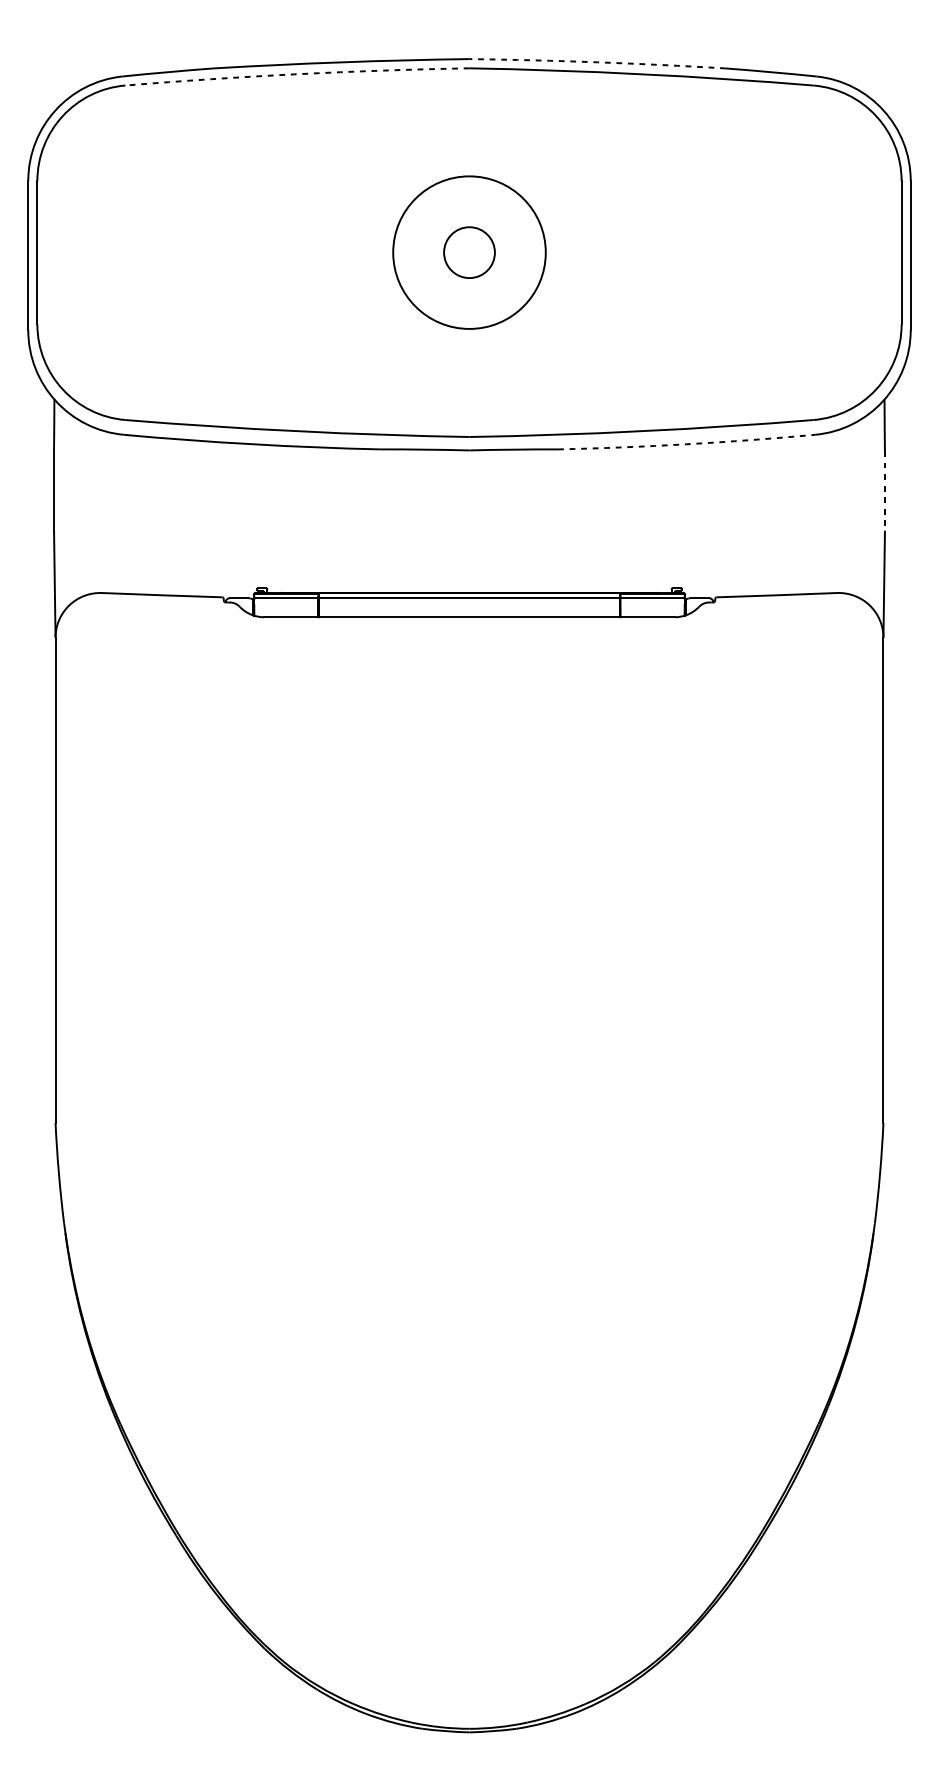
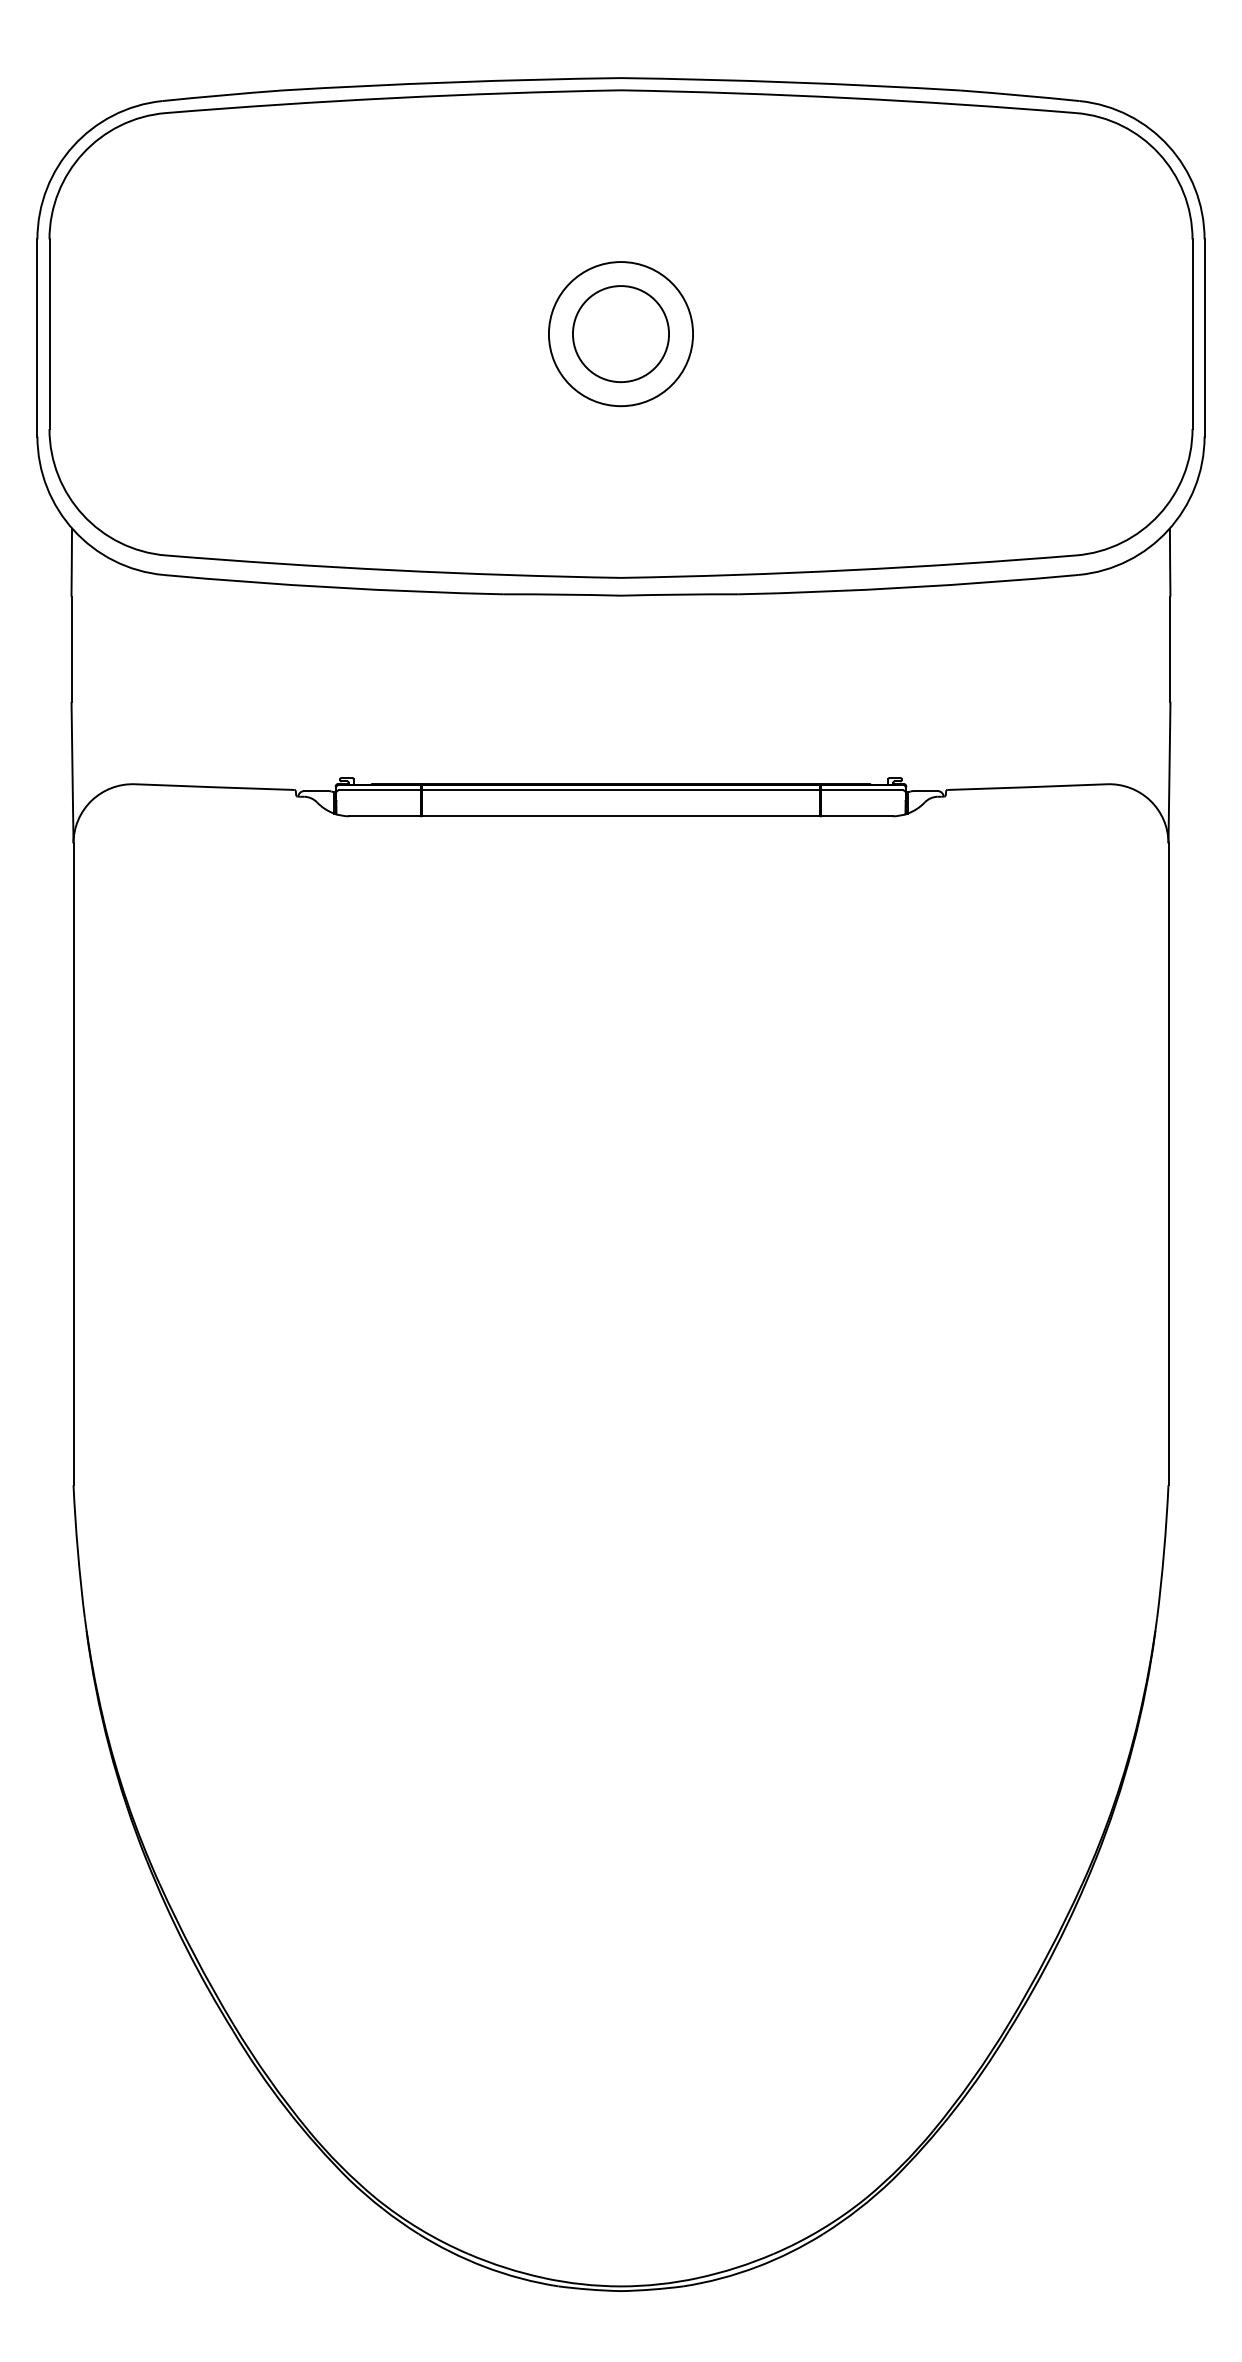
arc: (597, 62) -> (790, 82), dashed -> solid
arc: (297, 74) -> (393, 98), dashed -> solid
circle: (469, 252) -> (620, 334), size x0.71
circle: (469, 252) -> (620, 334), size x1.43
arc: (686, 444) -> (908, 587), dashed -> solid
line: (884, 491) -> (1170, 649), dashed -> solid

